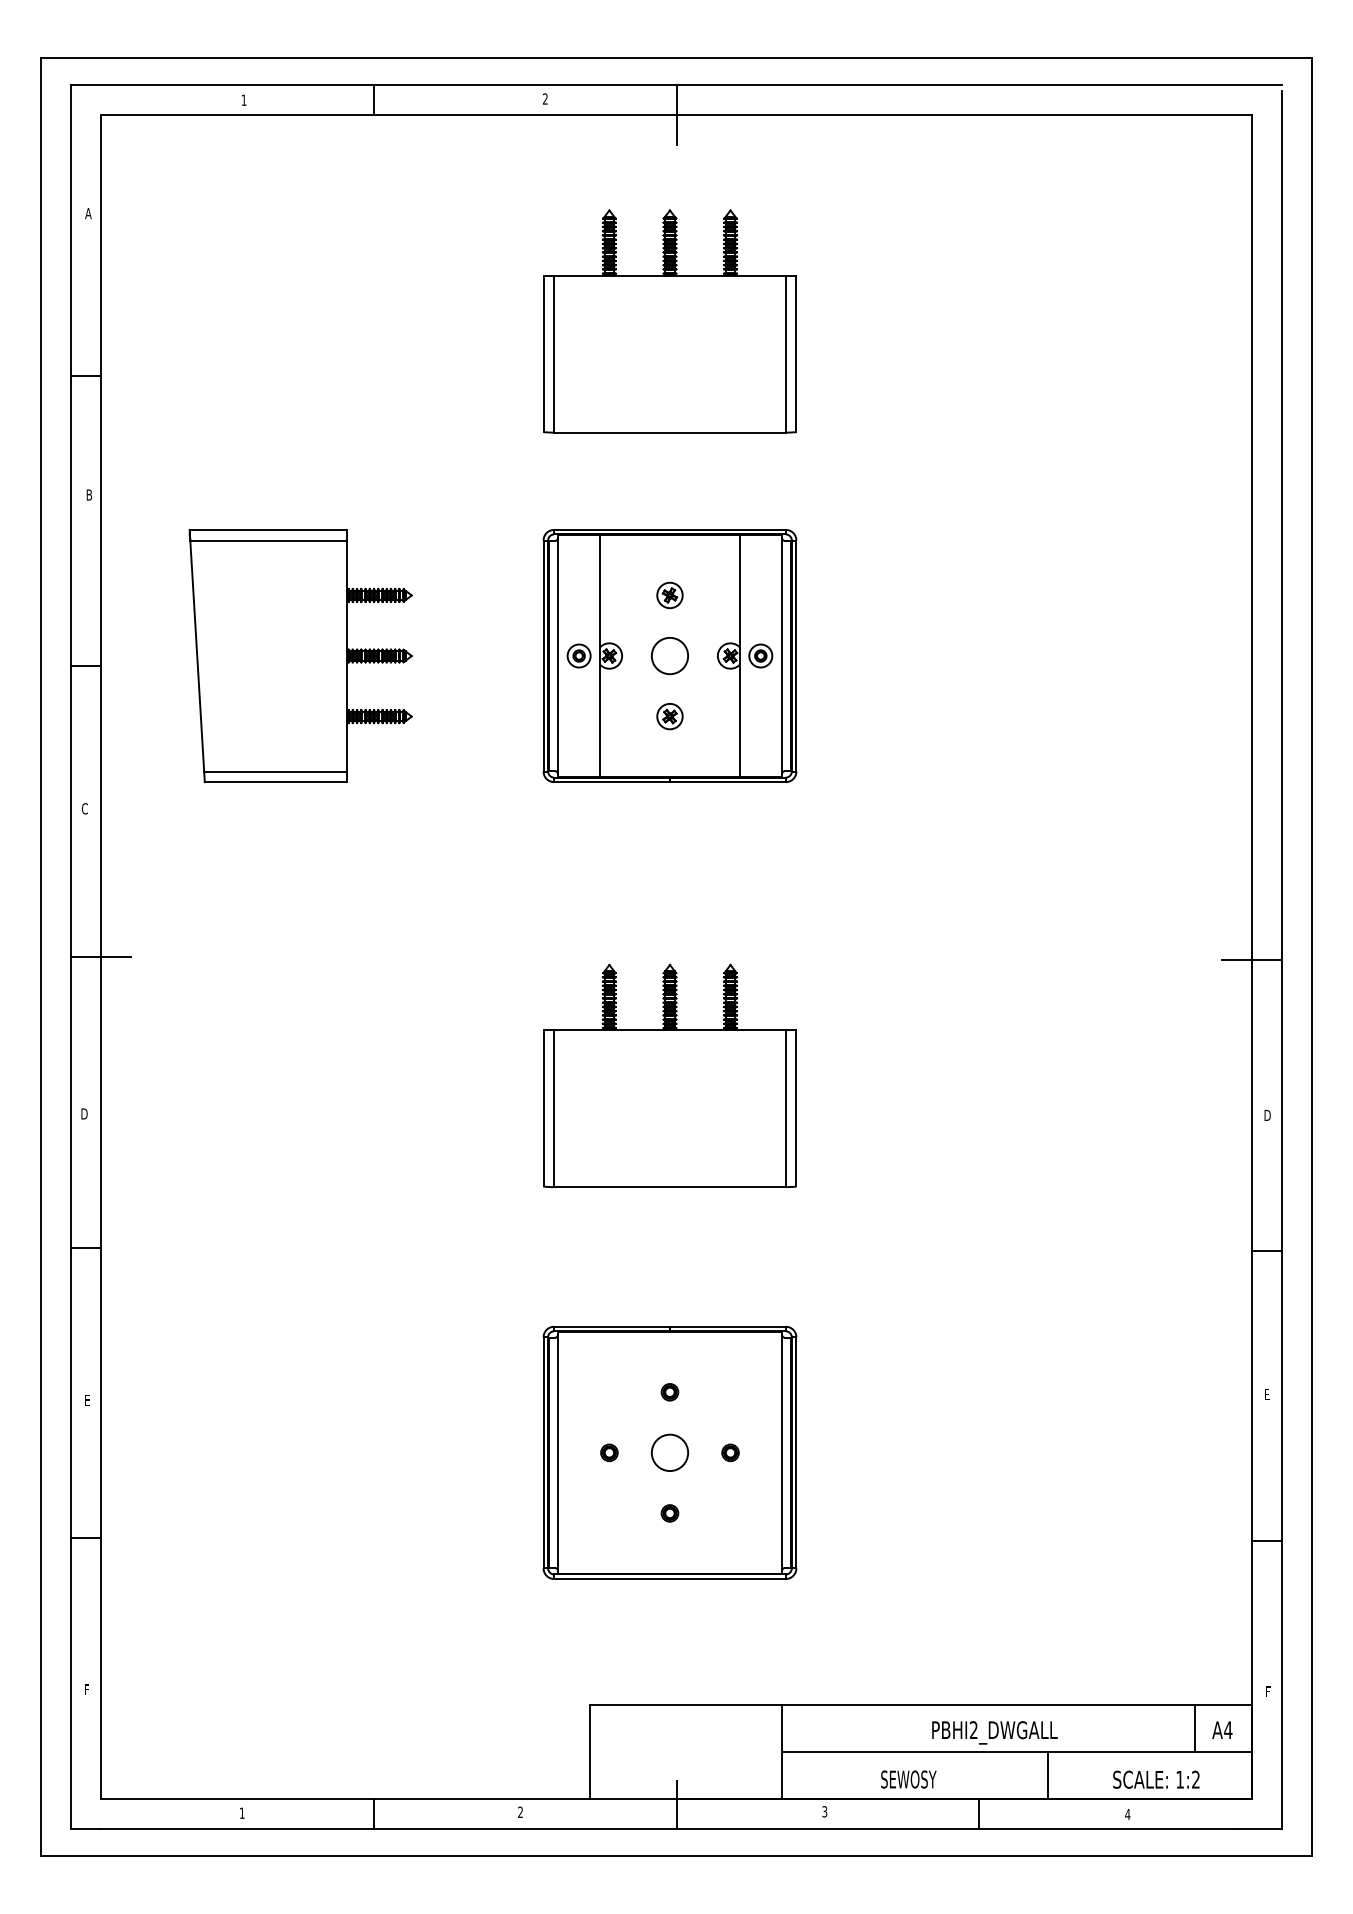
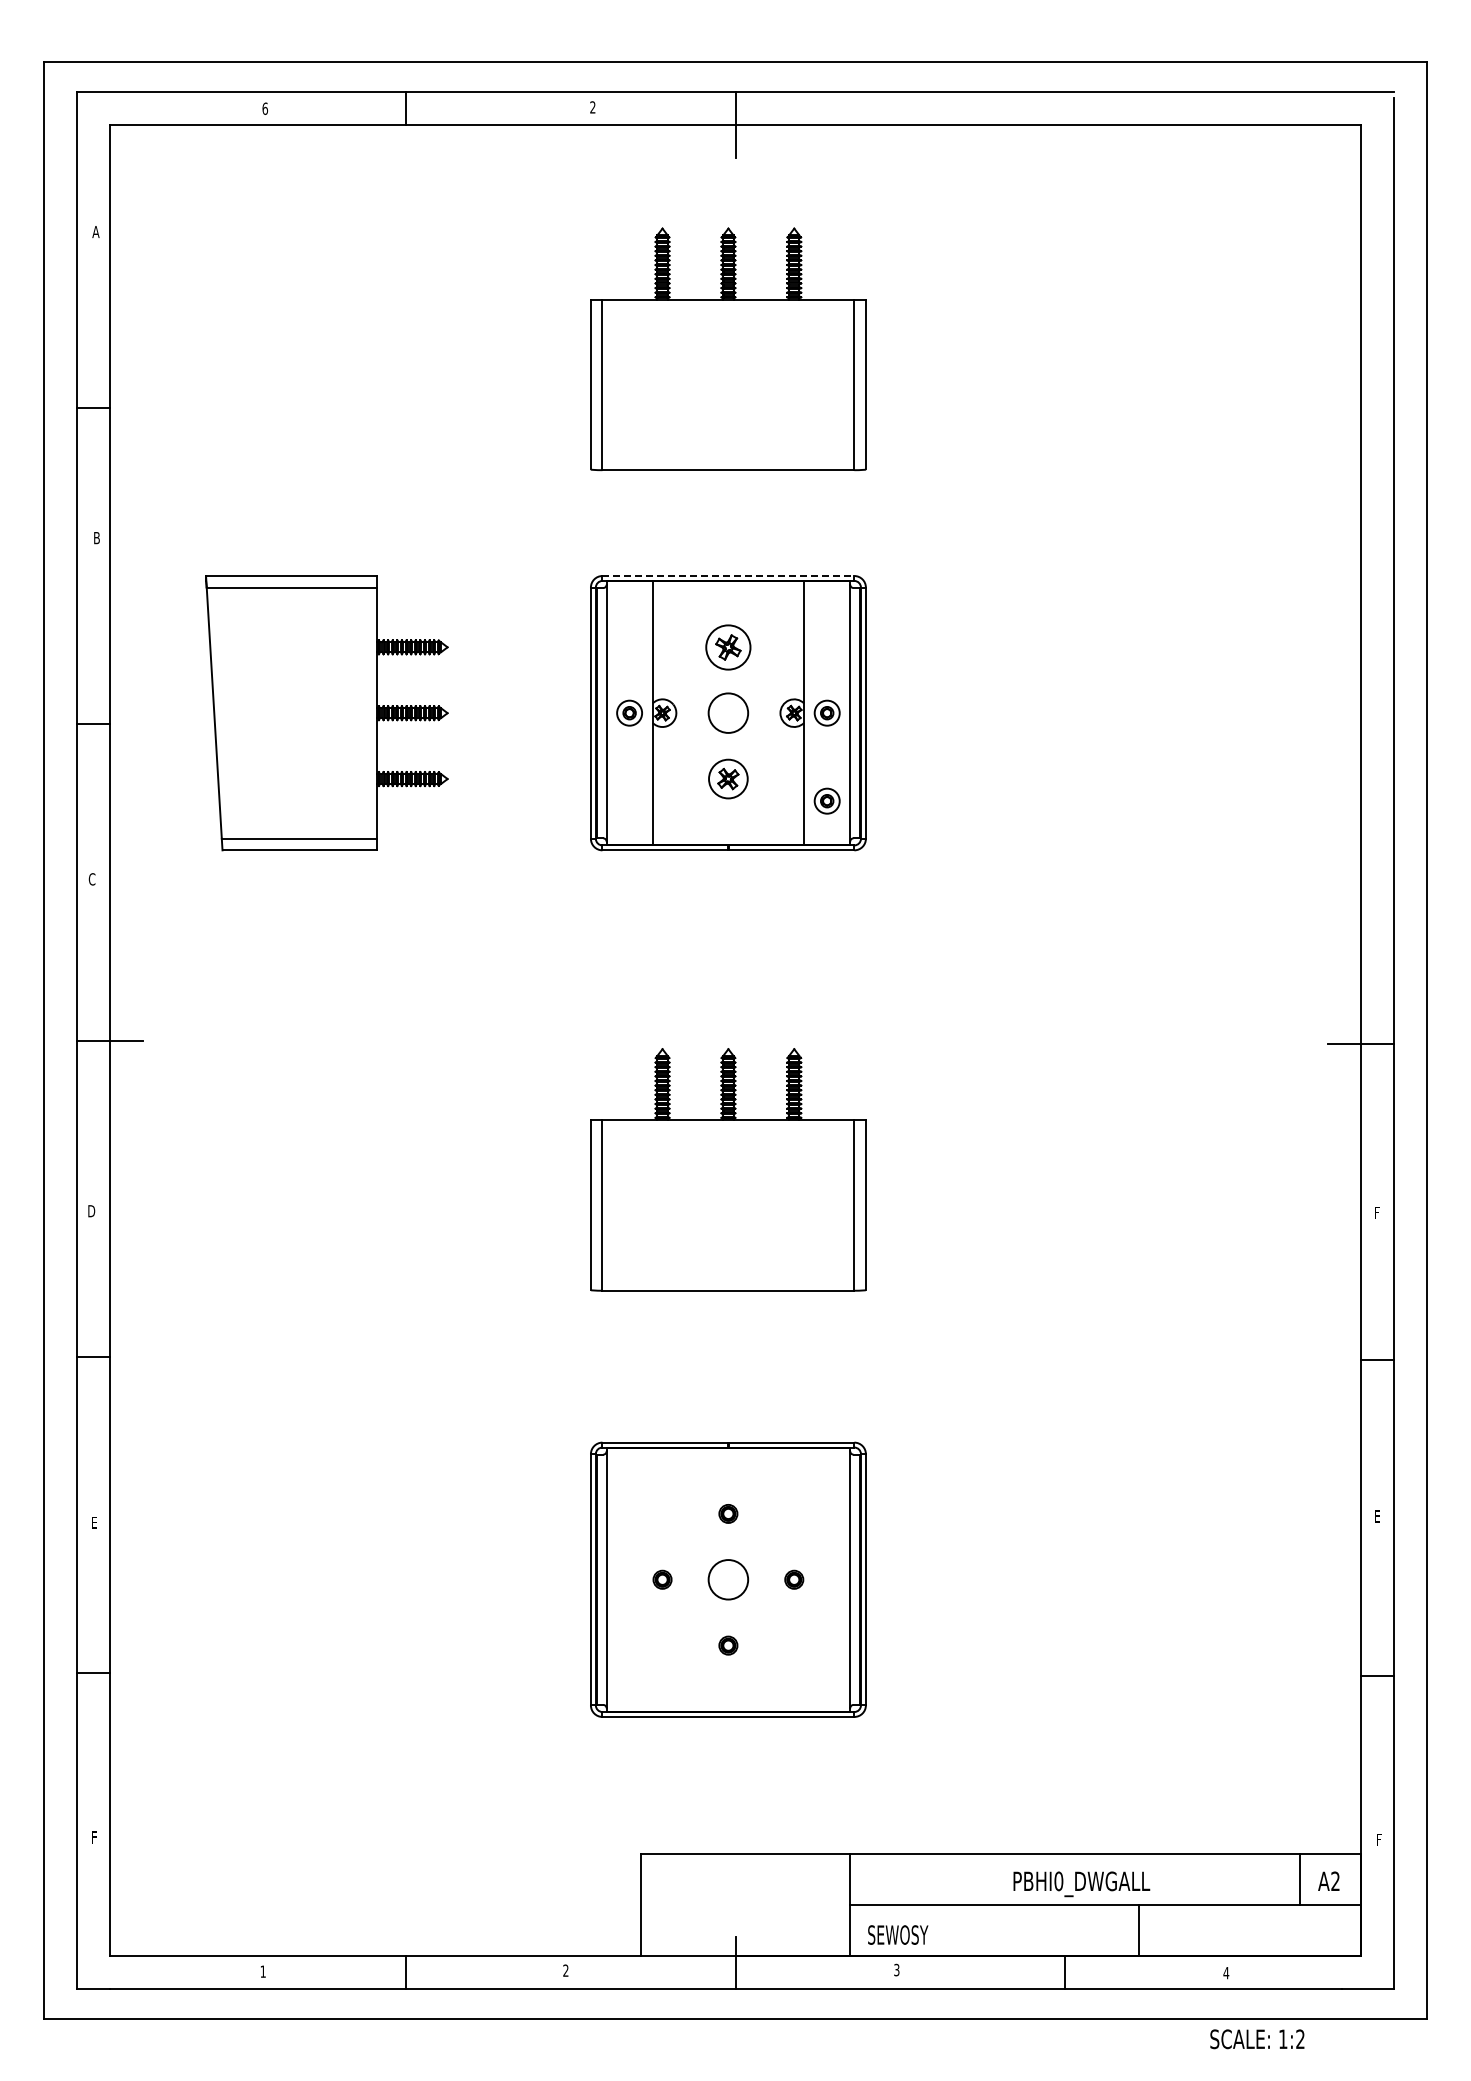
text: (243, 100) -> (264, 108), 1 -> 6
line: (670, 530) -> (728, 576), solid -> dashed
part: (670, 594) -> (728, 646), size x1.6
part: (670, 716) -> (728, 778), size x1.4
part: (760, 736) -> (826, 800), added
text: (1267, 1115) -> (1378, 1212), D -> F
text: (1228, 1729) -> (1335, 1880), A4 -> A2
text: (973, 1730) -> (1058, 1881), PBHI2_DWGALL -> PBHI0_DWGALL
text: (909, 1779) -> (898, 1934), moved
text: (1156, 1779) -> (1257, 2039), moved

